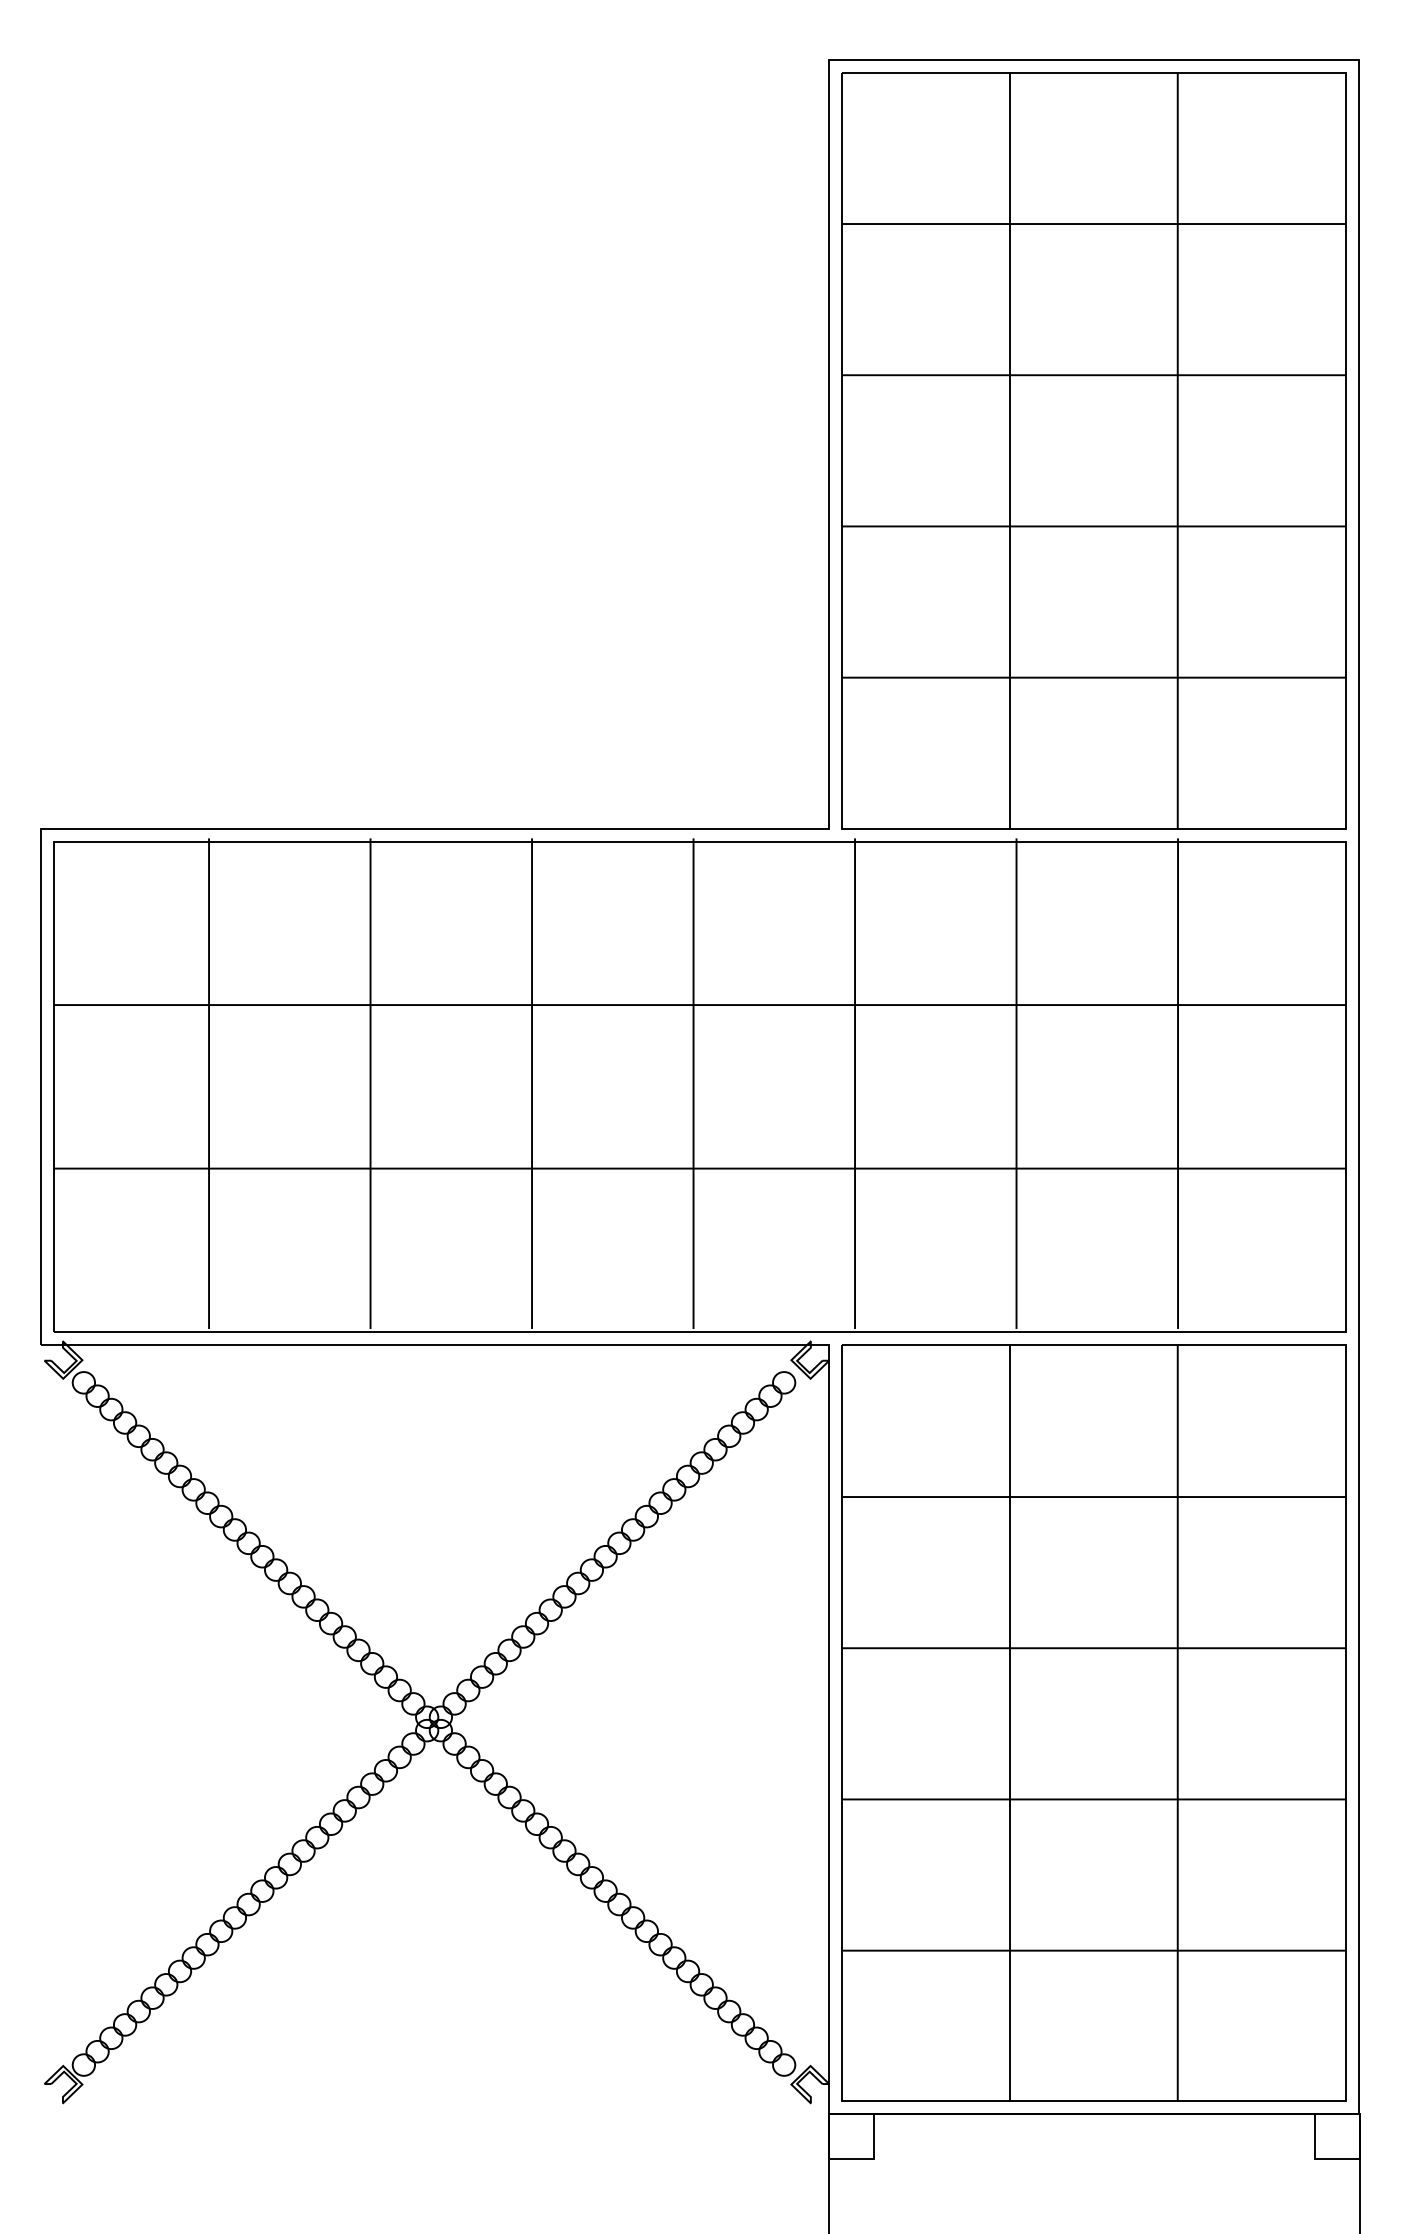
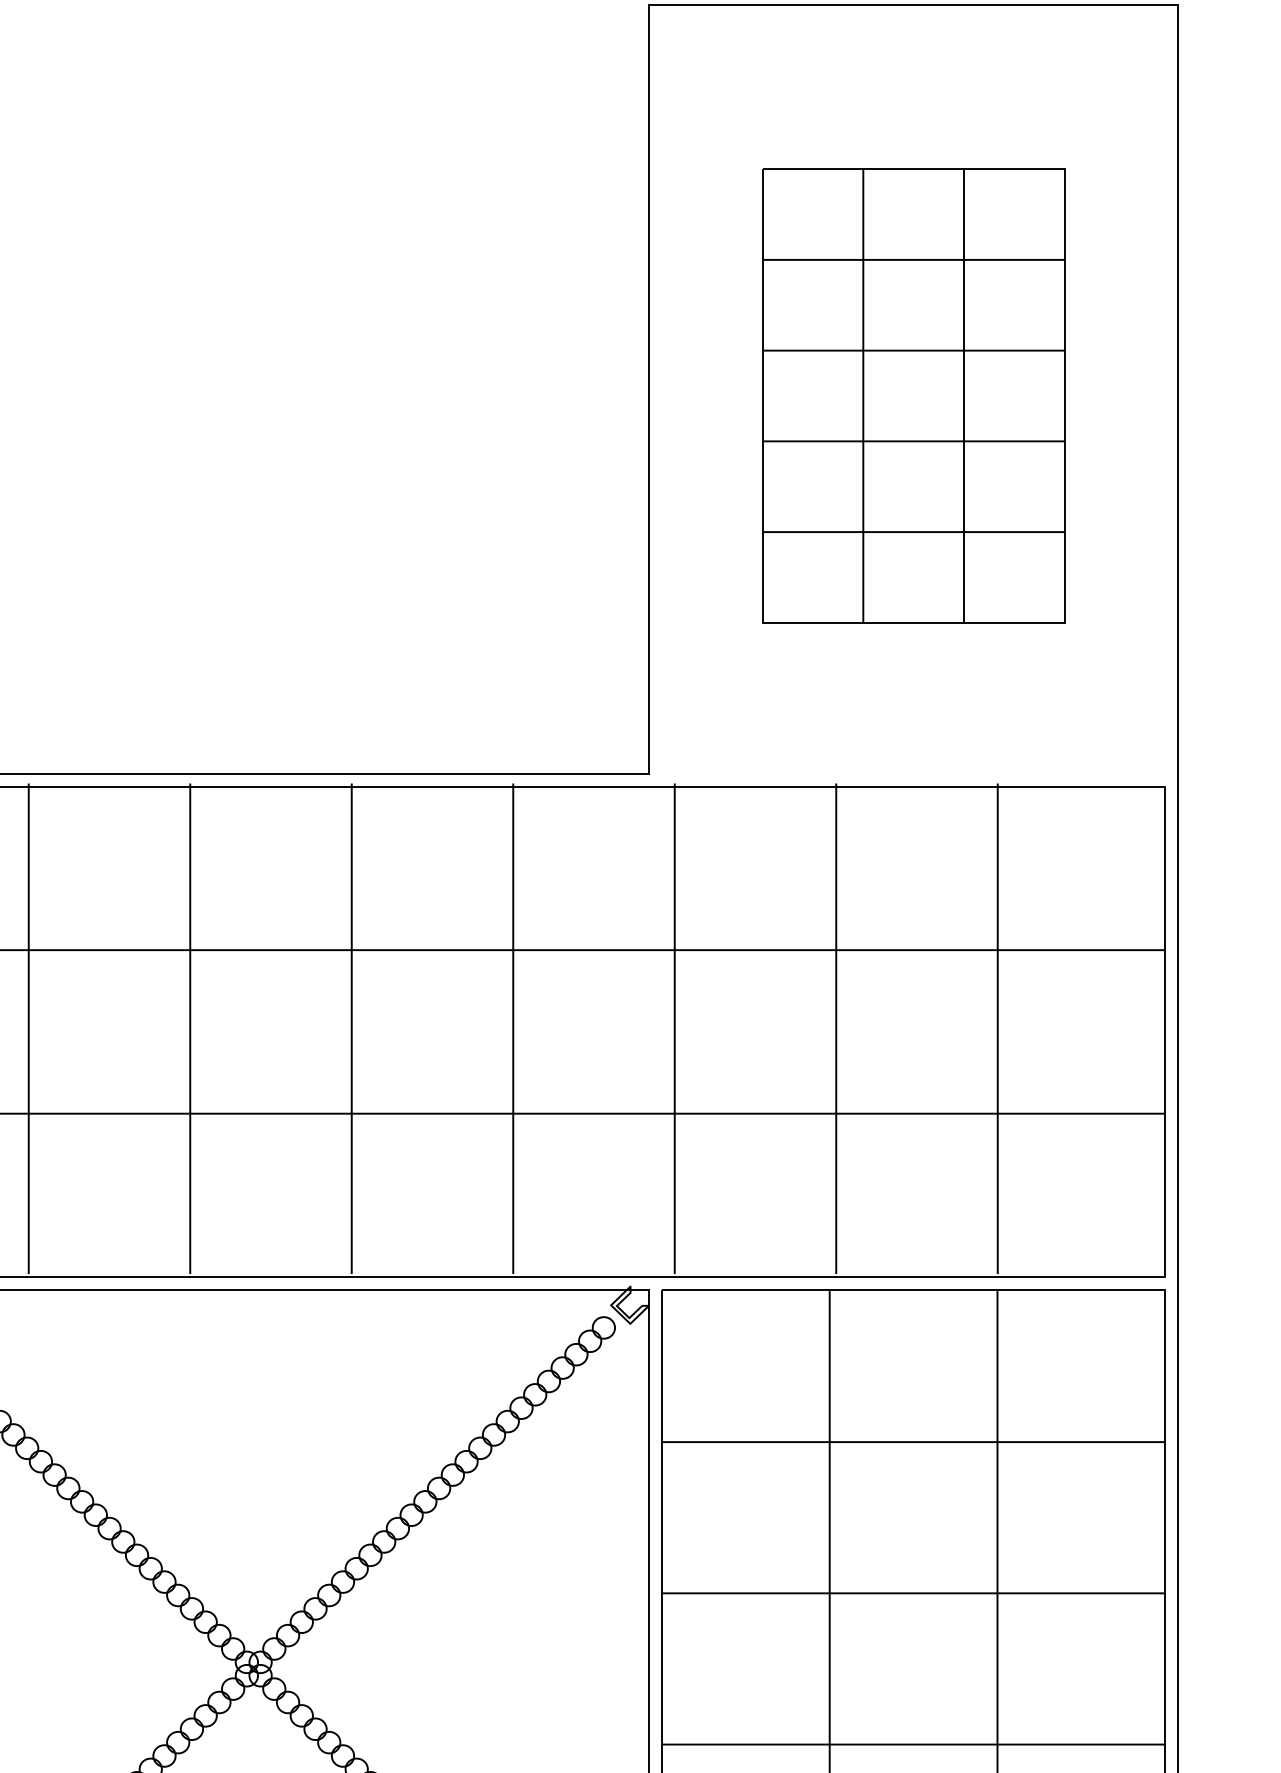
part: (1093, 450) -> (913, 395), size x0.6

